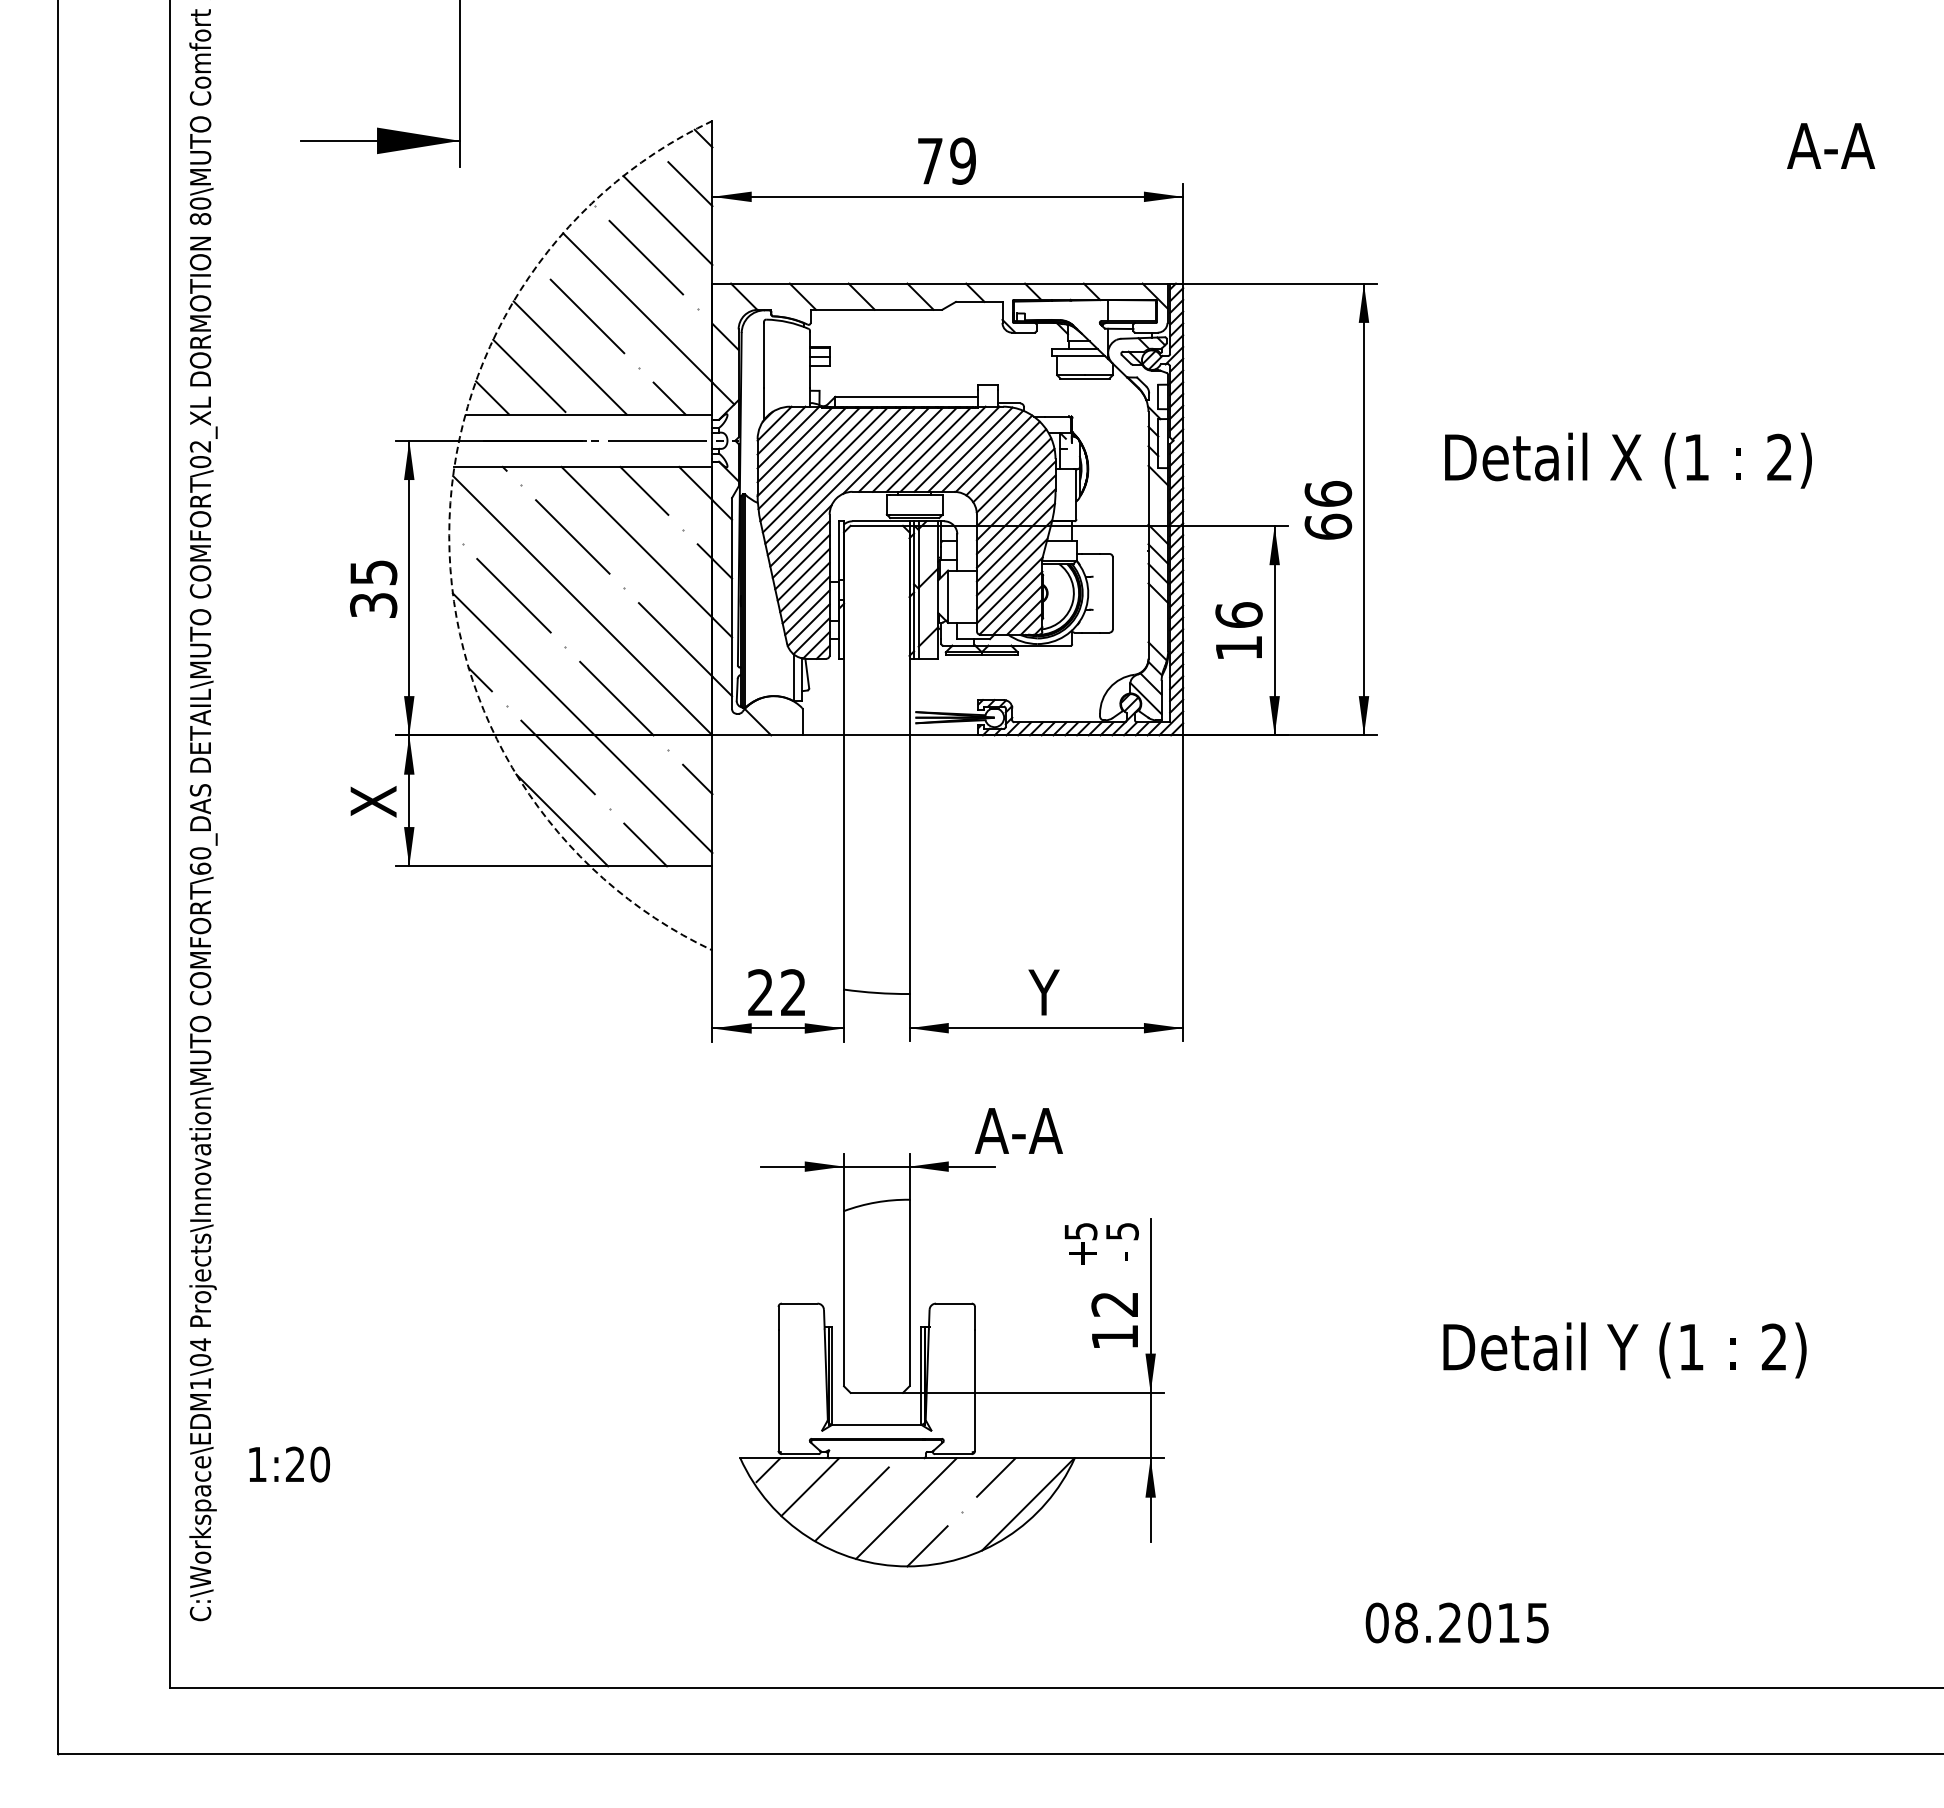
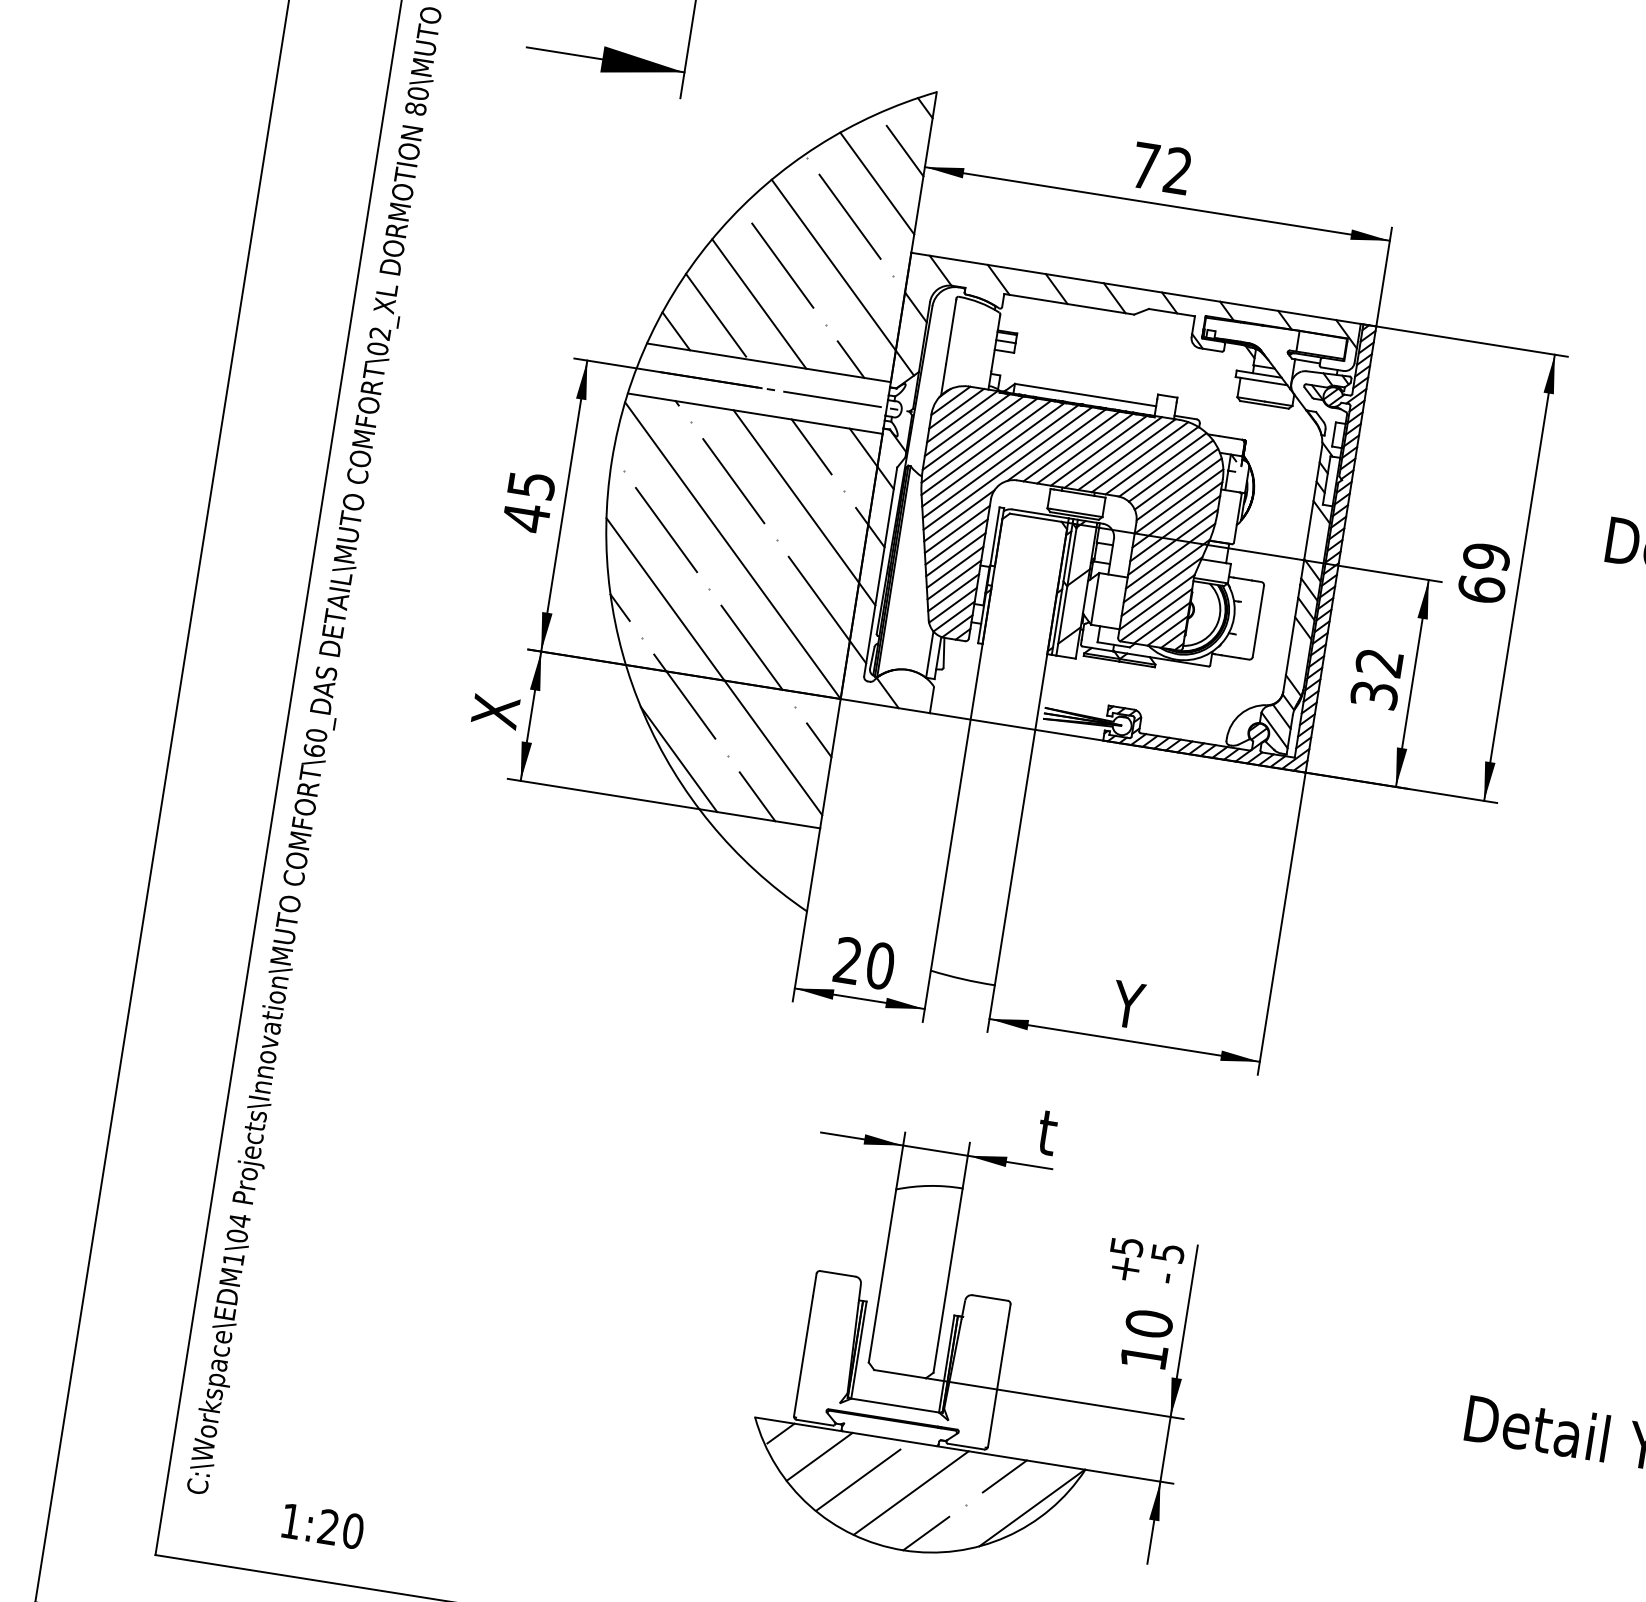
text: (962, 160) -> (1177, 170), 79 -> 72
text: (1328, 494) -> (1486, 557), 66 -> 69
arc: (449, 535) -> (612, 460), dashed -> solid
text: (373, 605) -> (526, 517), 35 -> 45
text: (1238, 631) -> (1376, 678), 16 -> 32
text: (793, 992) -> (880, 965), 22 -> 20
text: (1018, 1130) -> (1081, 1137), A-A -> t
text: (1114, 1304) -> (1148, 1324), 12 -> 10
text: (289, 1464) -> (322, 1526), moved

